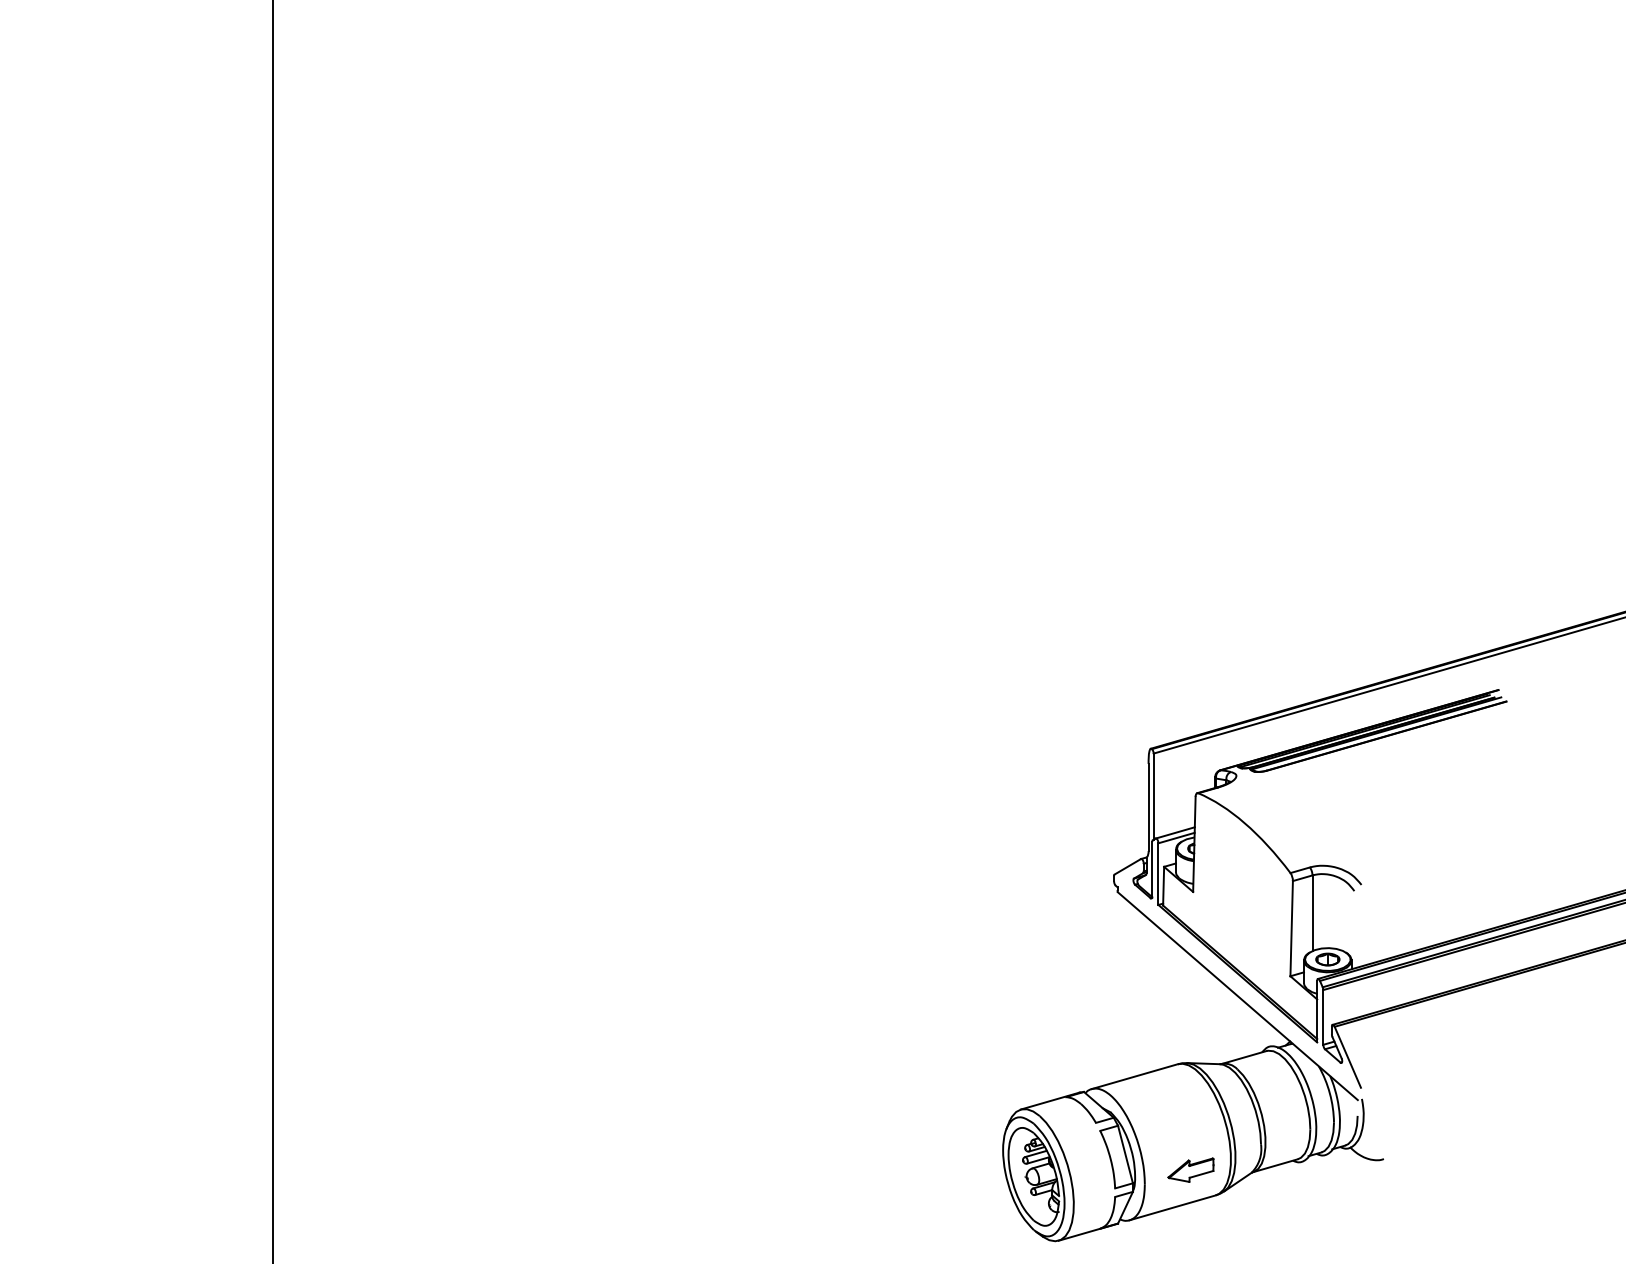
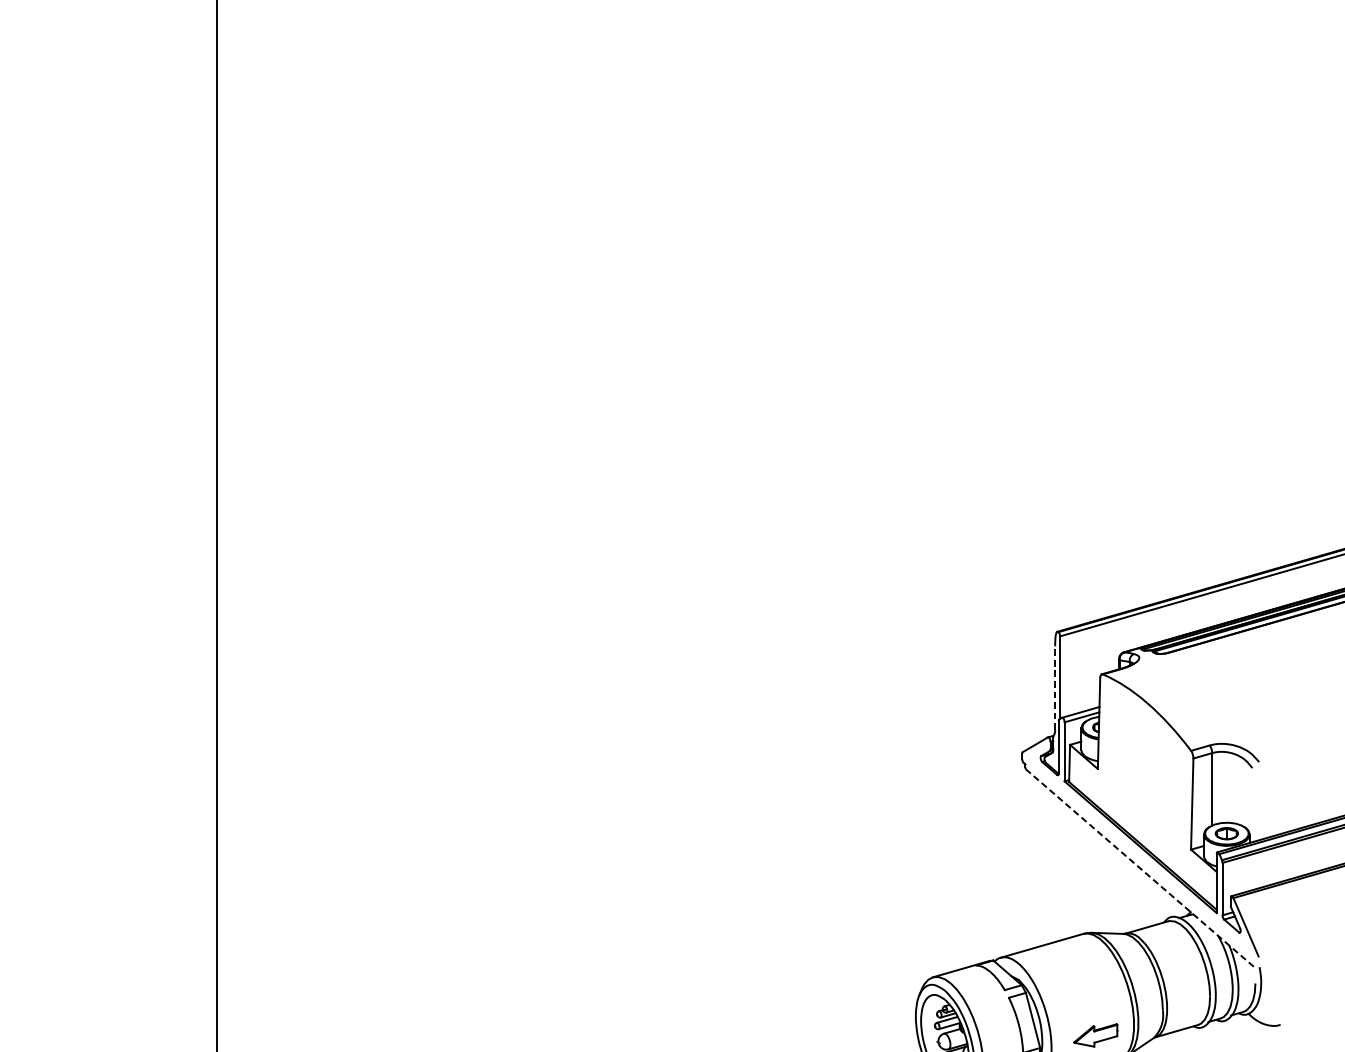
line: (1148, 807) -> (1055, 688), solid -> dashed
line: (1237, 996) -> (1140, 869), solid -> dashed

